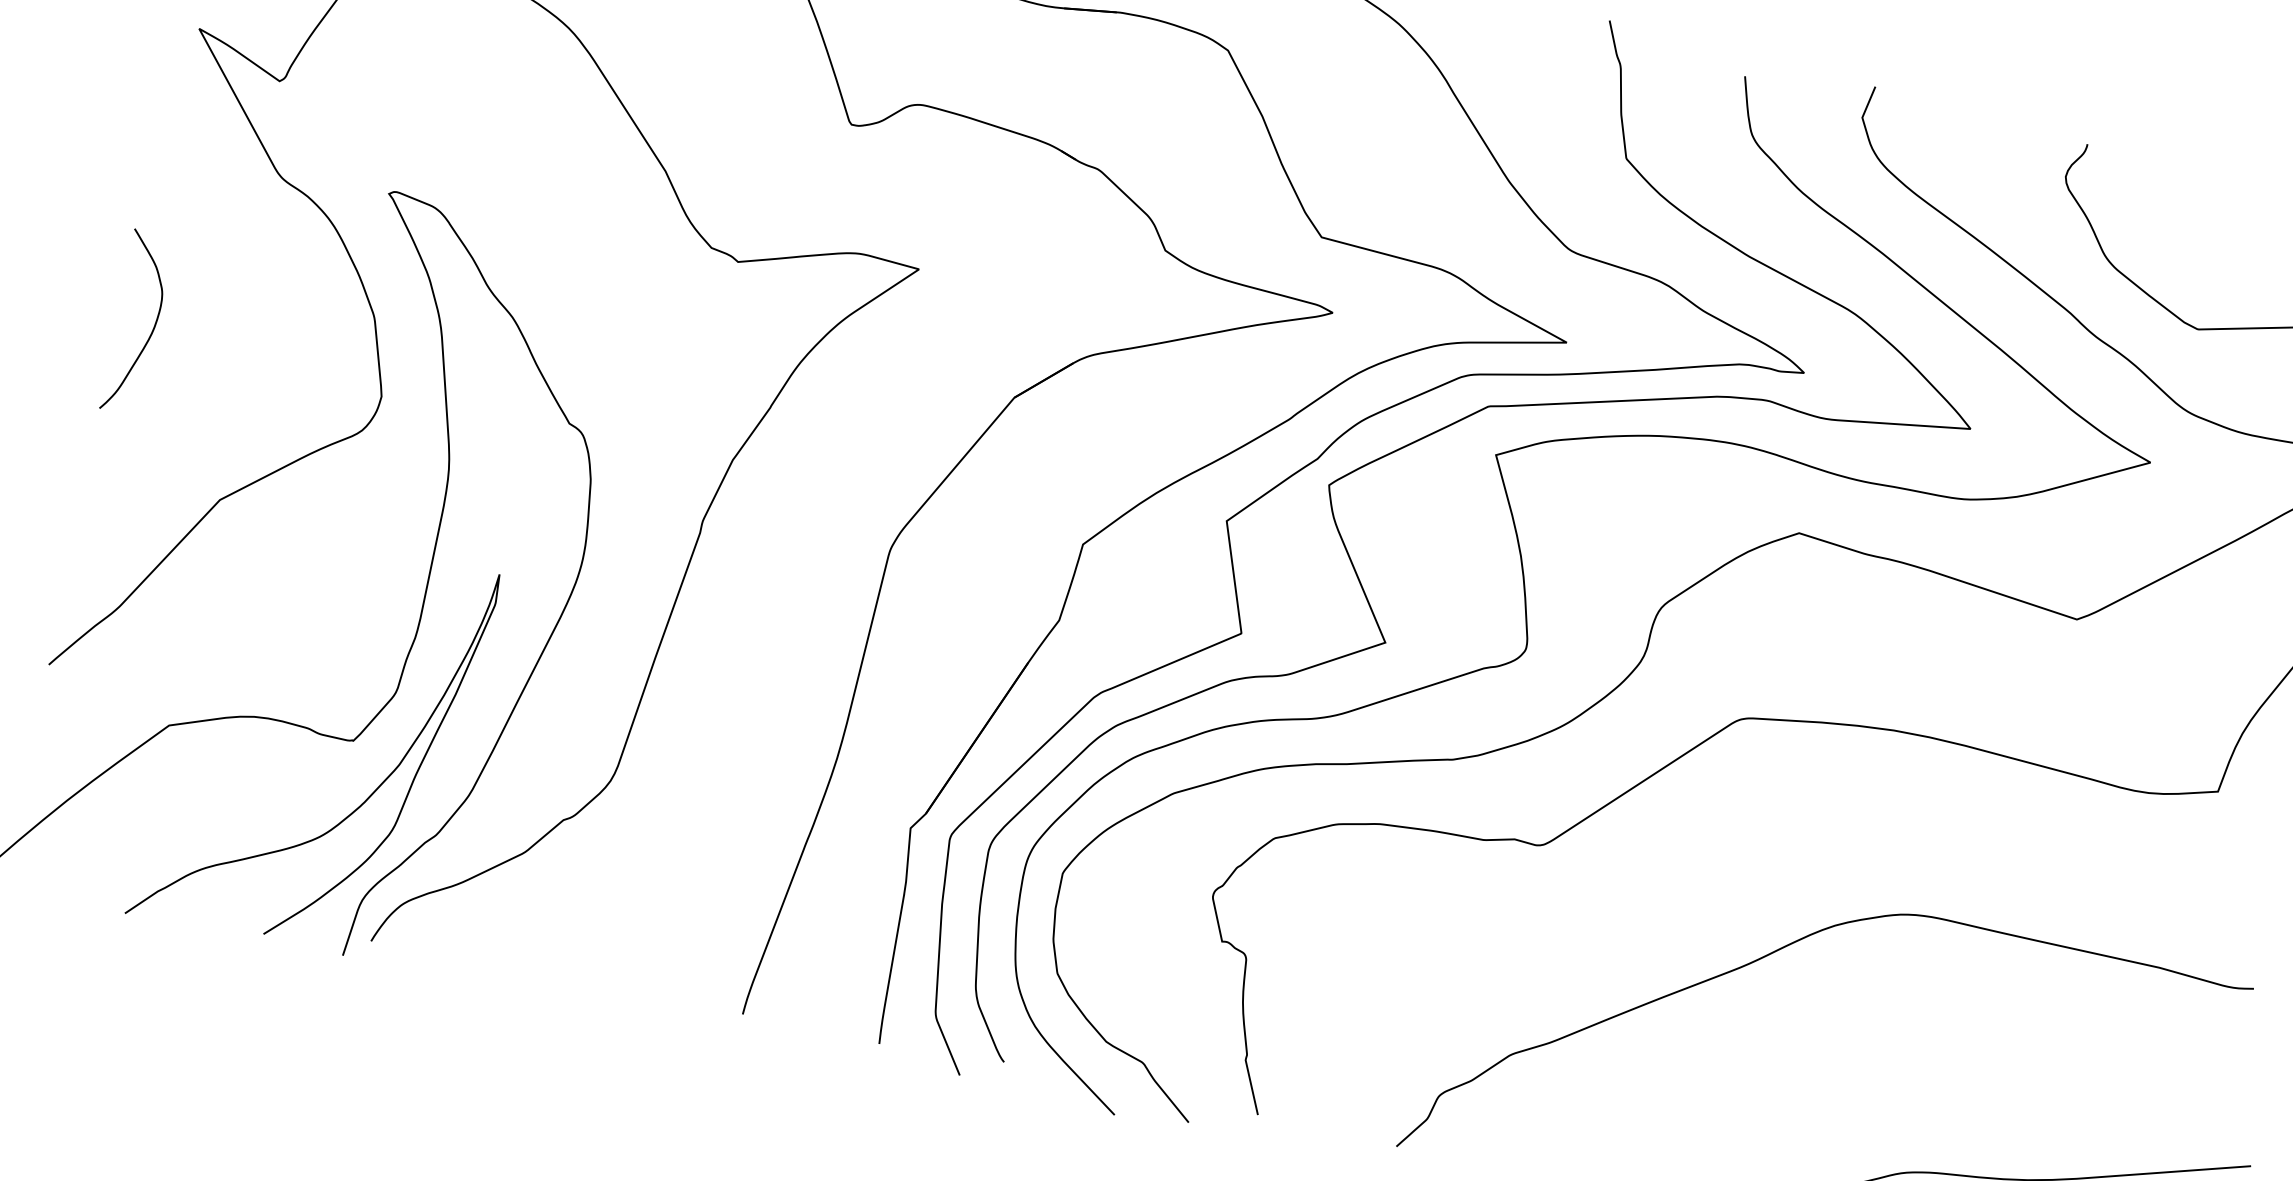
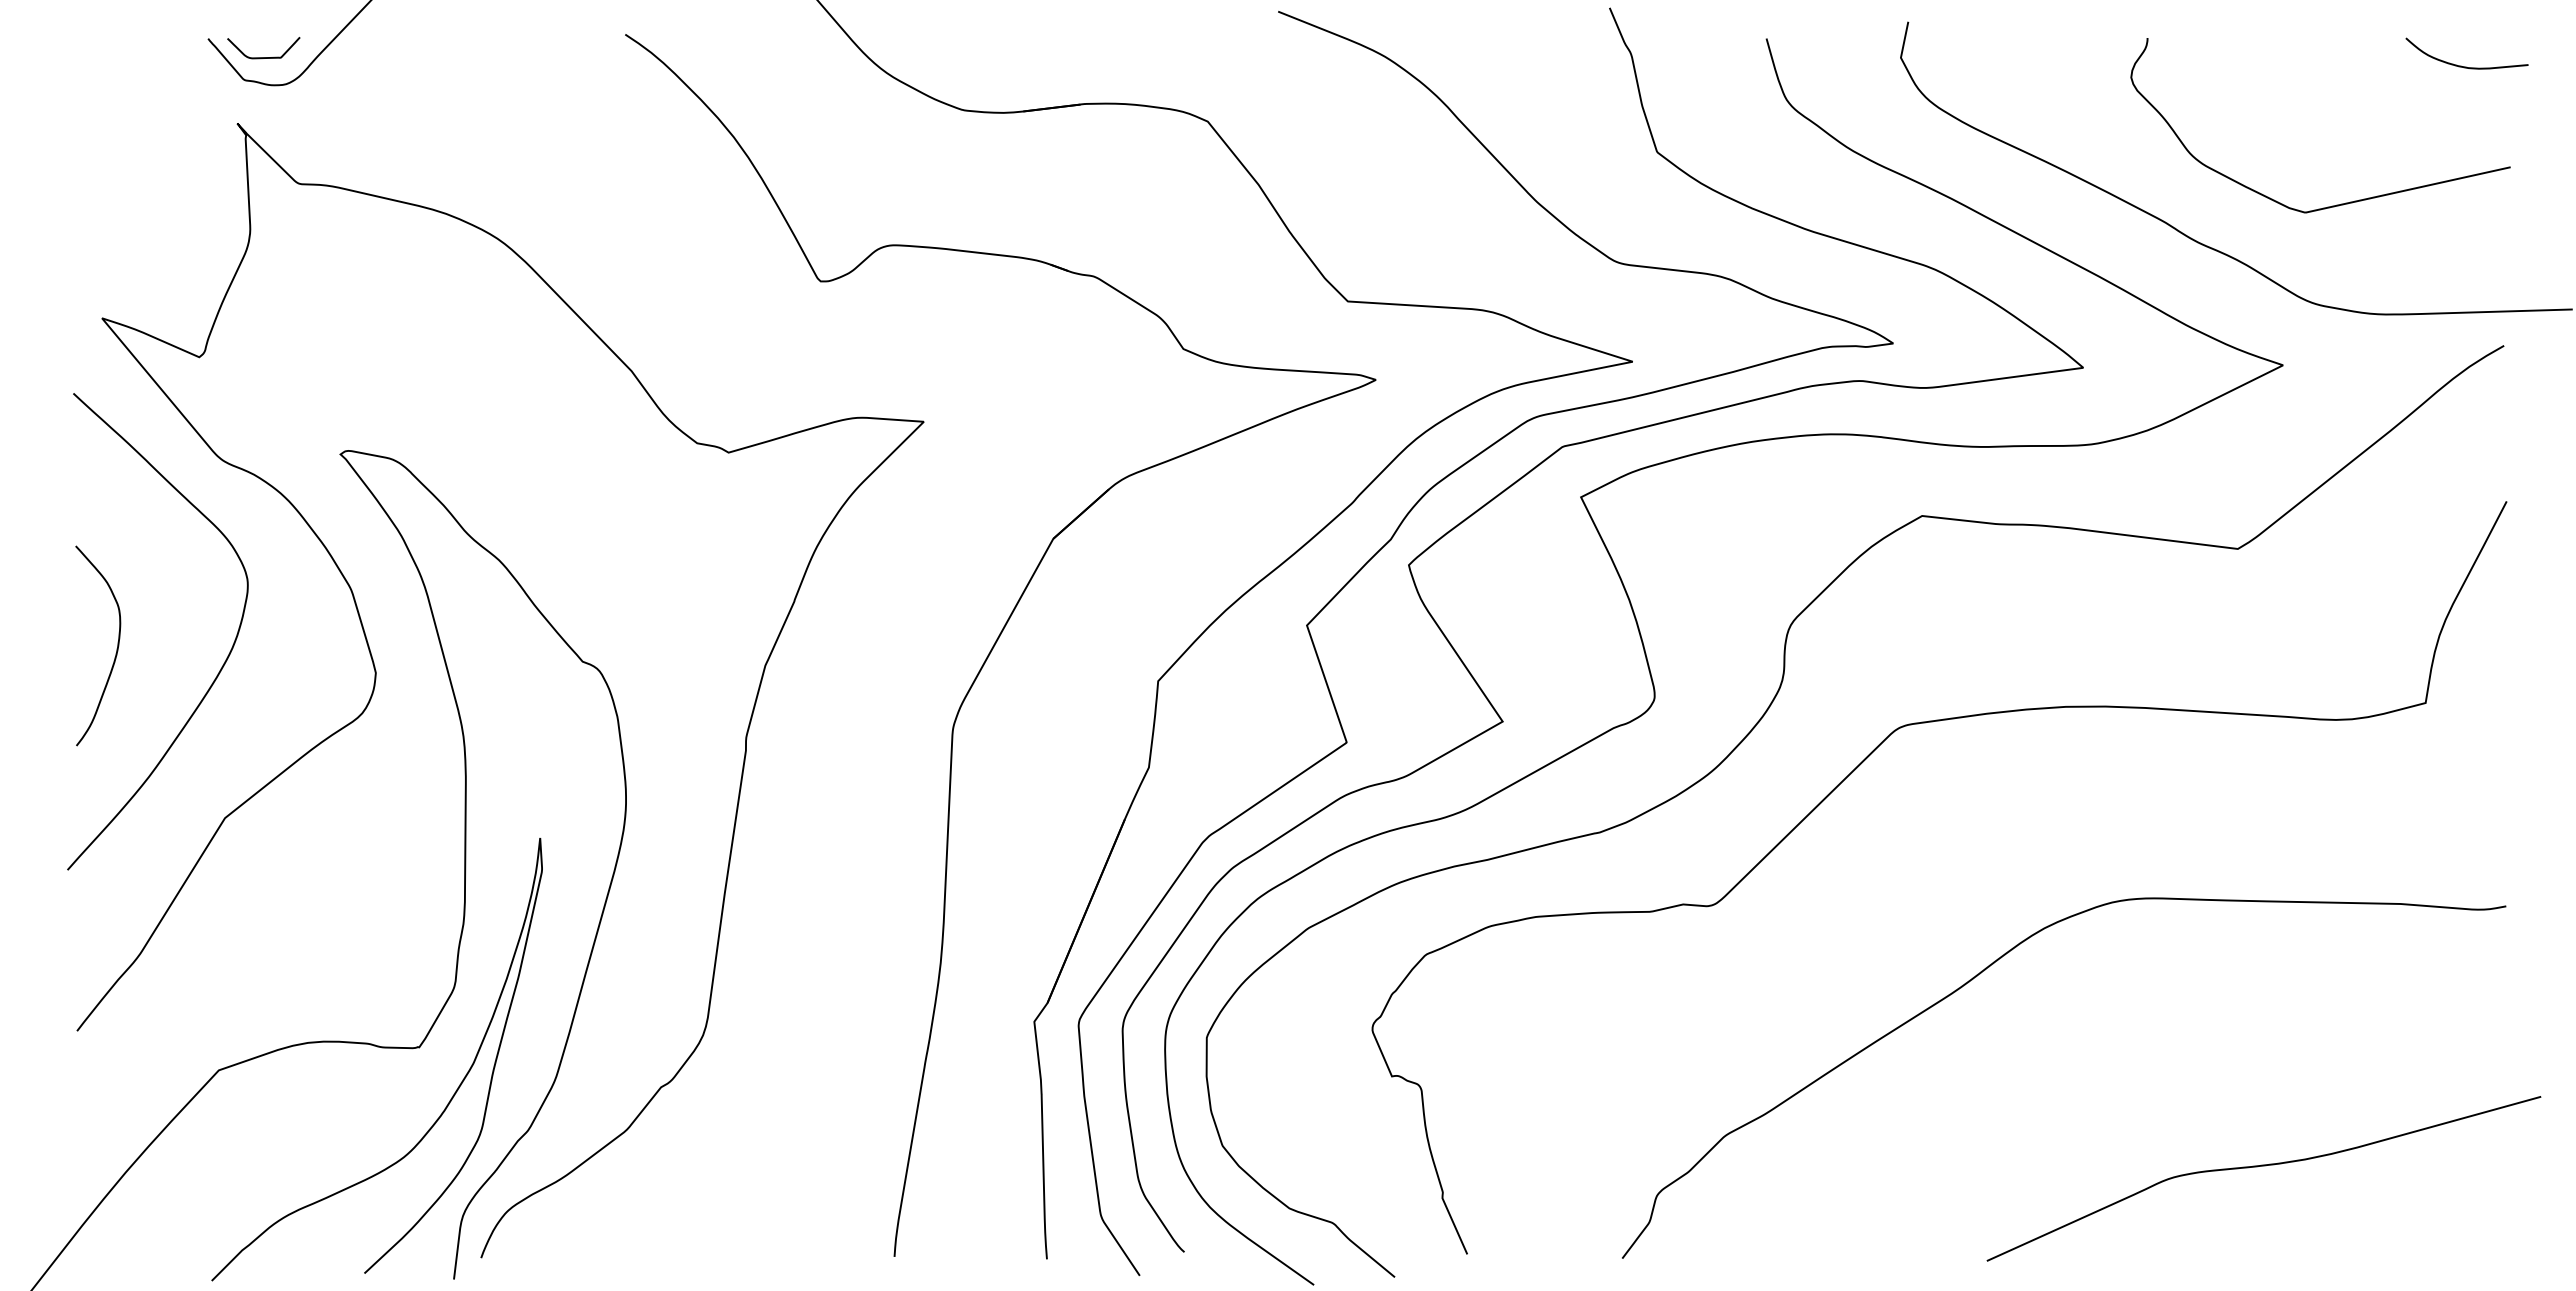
curve: (244, 363) -> (221, 666), added

